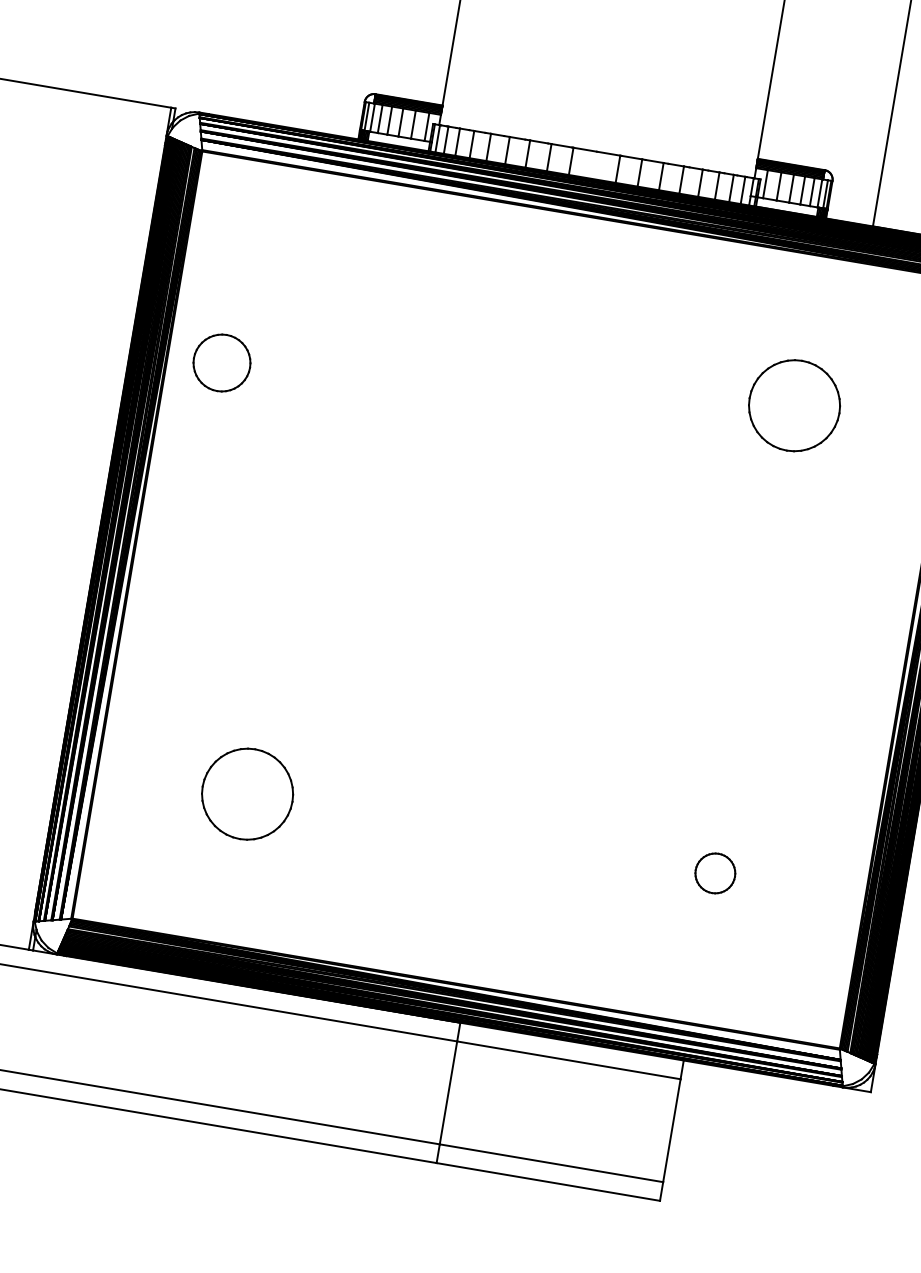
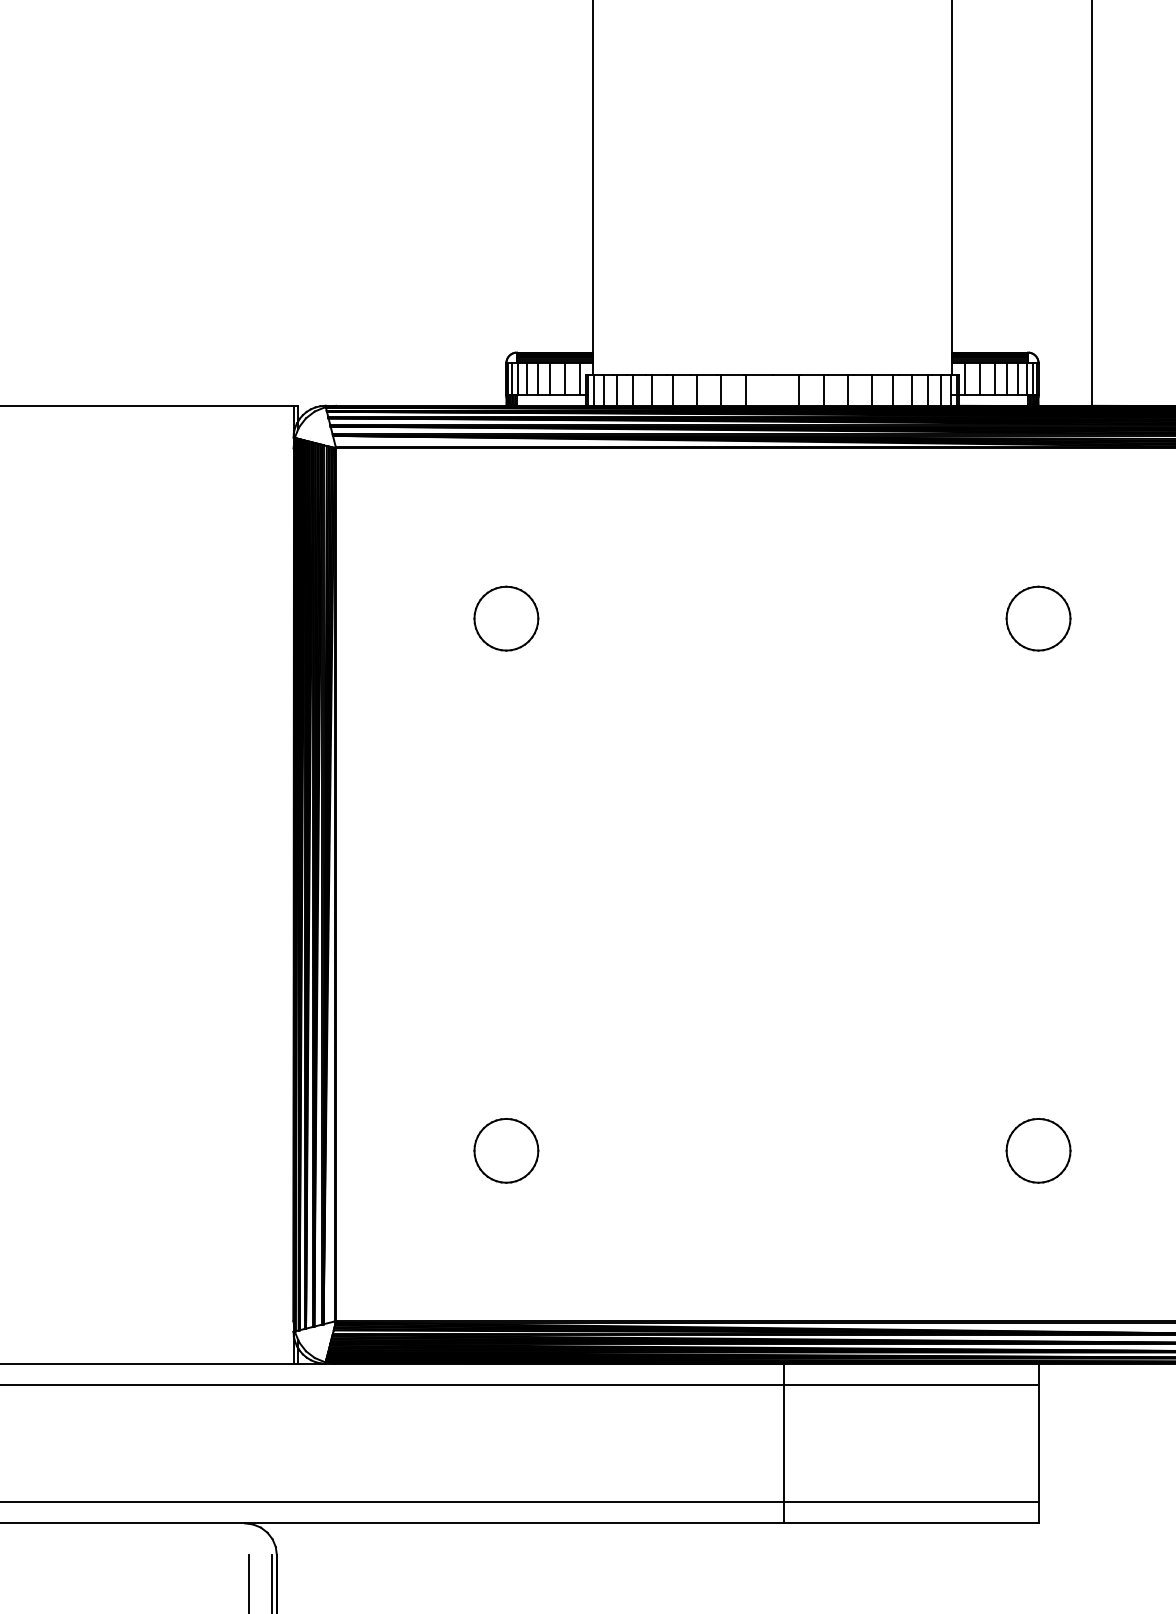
part: (222, 362) -> (506, 618), moved
part: (794, 405) -> (1038, 618), size x0.62
part: (247, 793) -> (506, 1150), size x0.62
part: (715, 873) -> (1038, 1150), size x1.43

